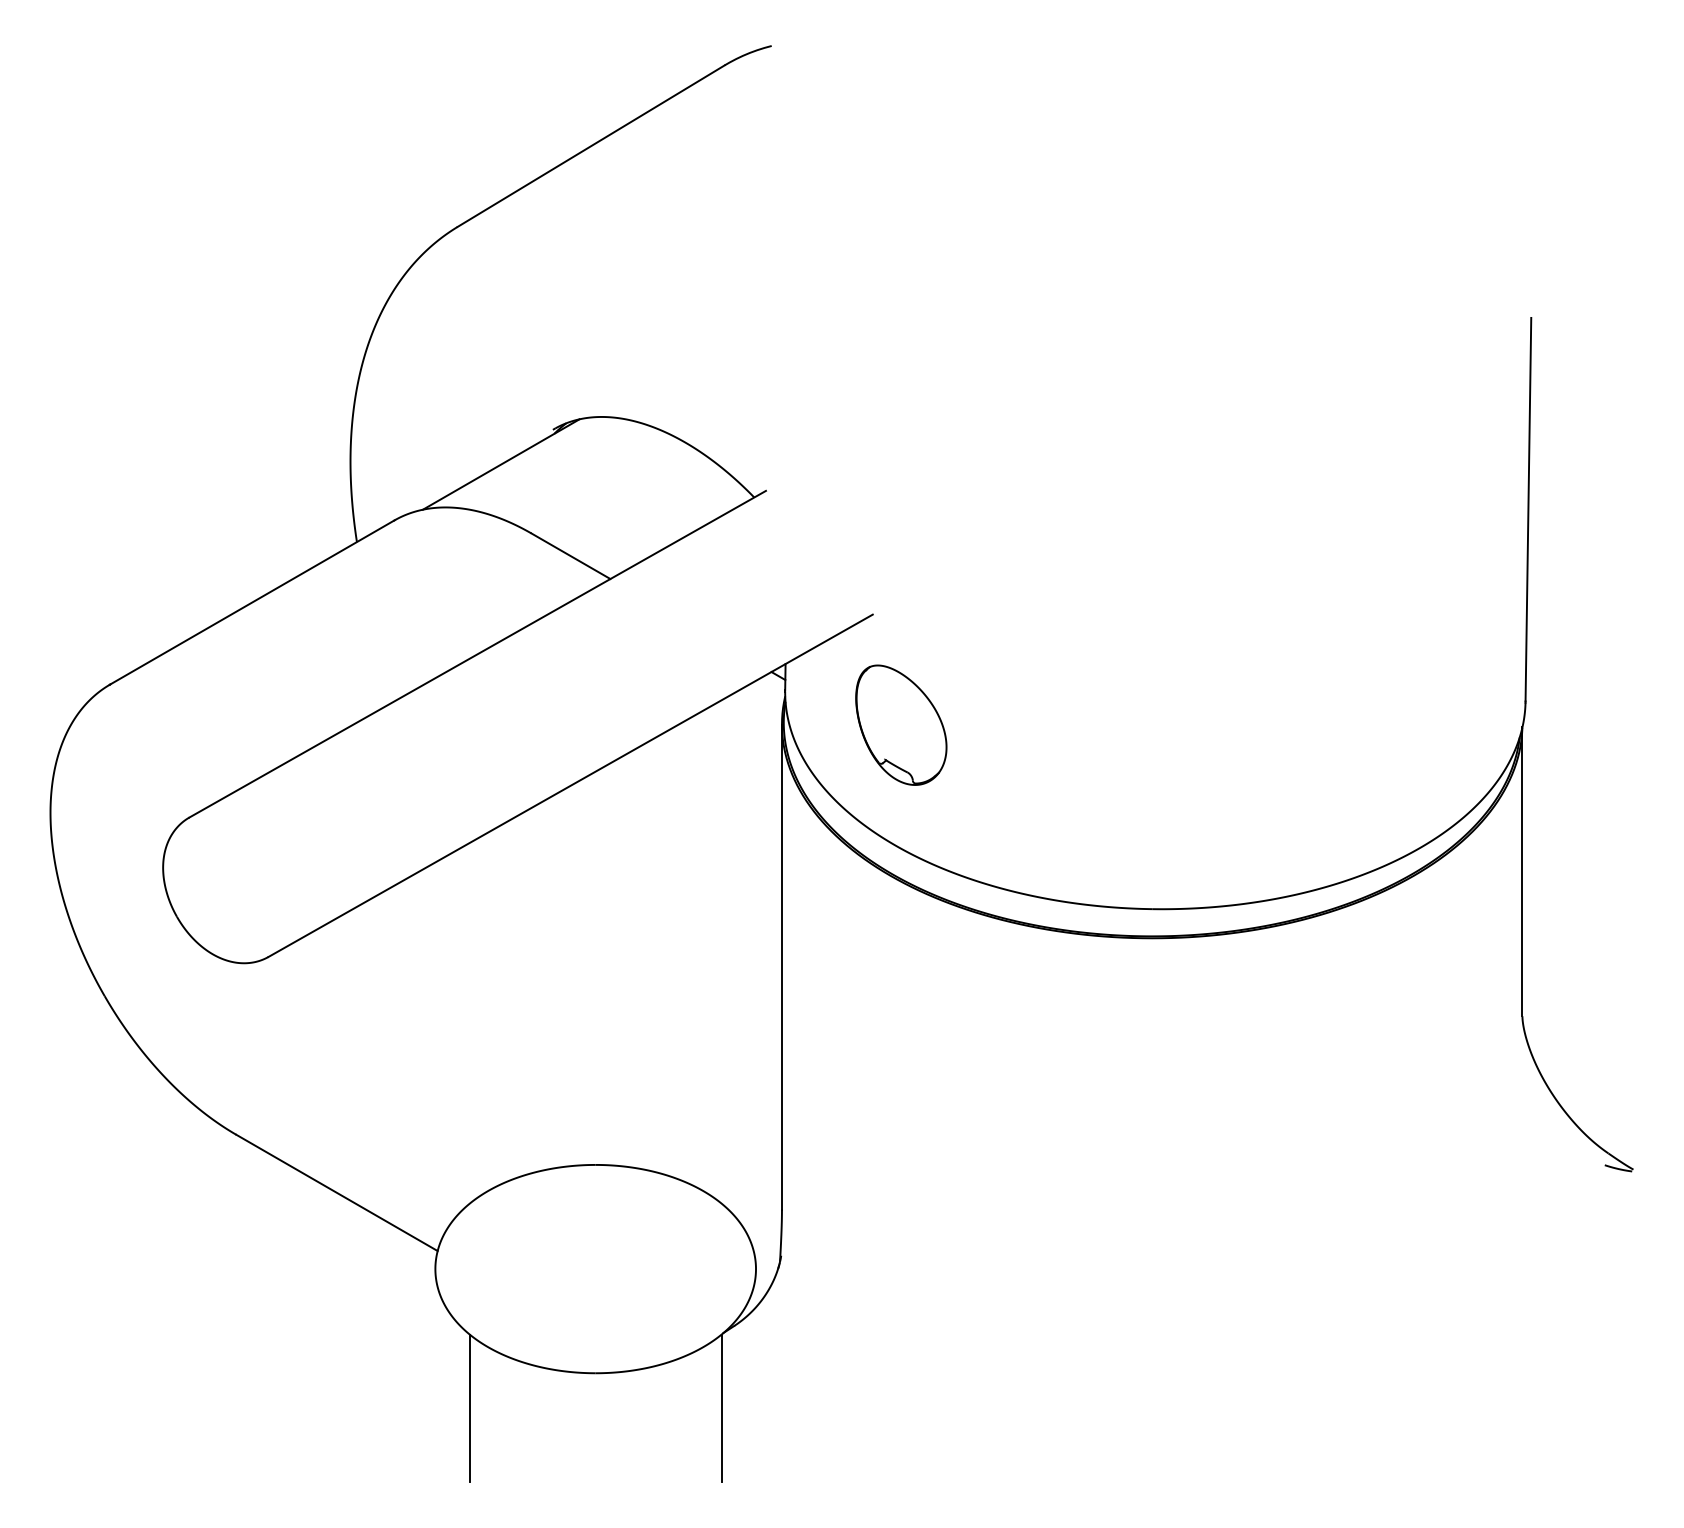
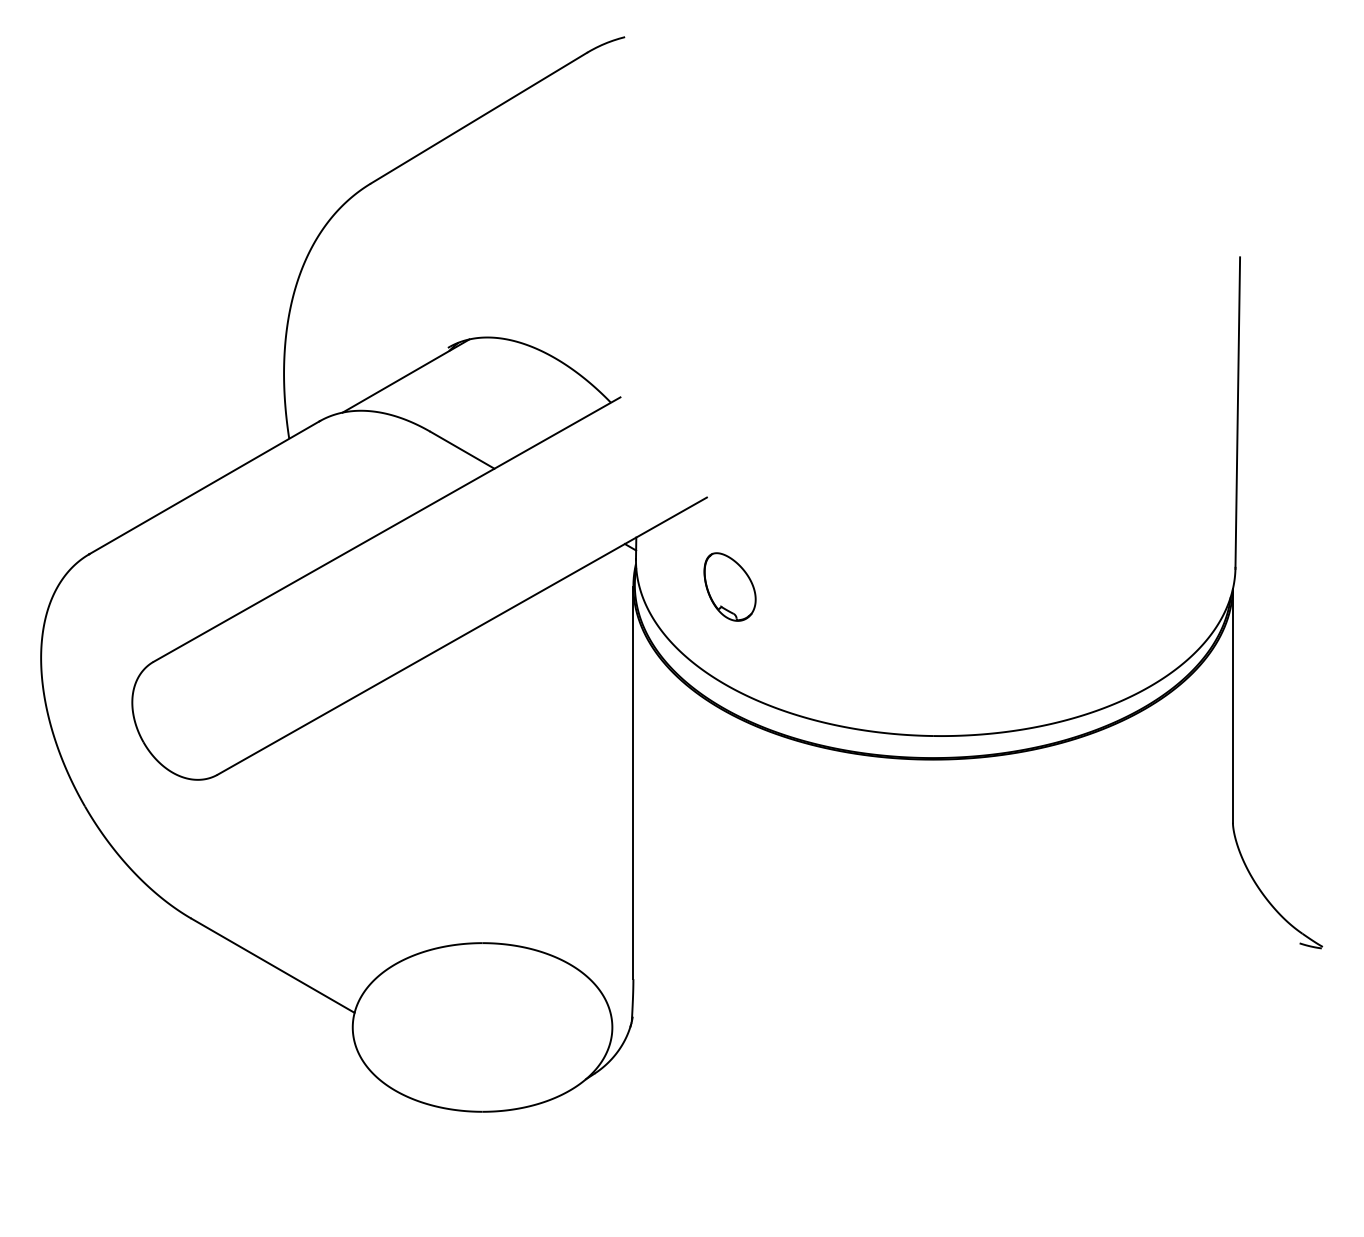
part: (901, 724) -> (730, 586), size x0.7
line: (469, 1408) -> (380, 1140), removed
line: (721, 1408) -> (584, 1140), removed

